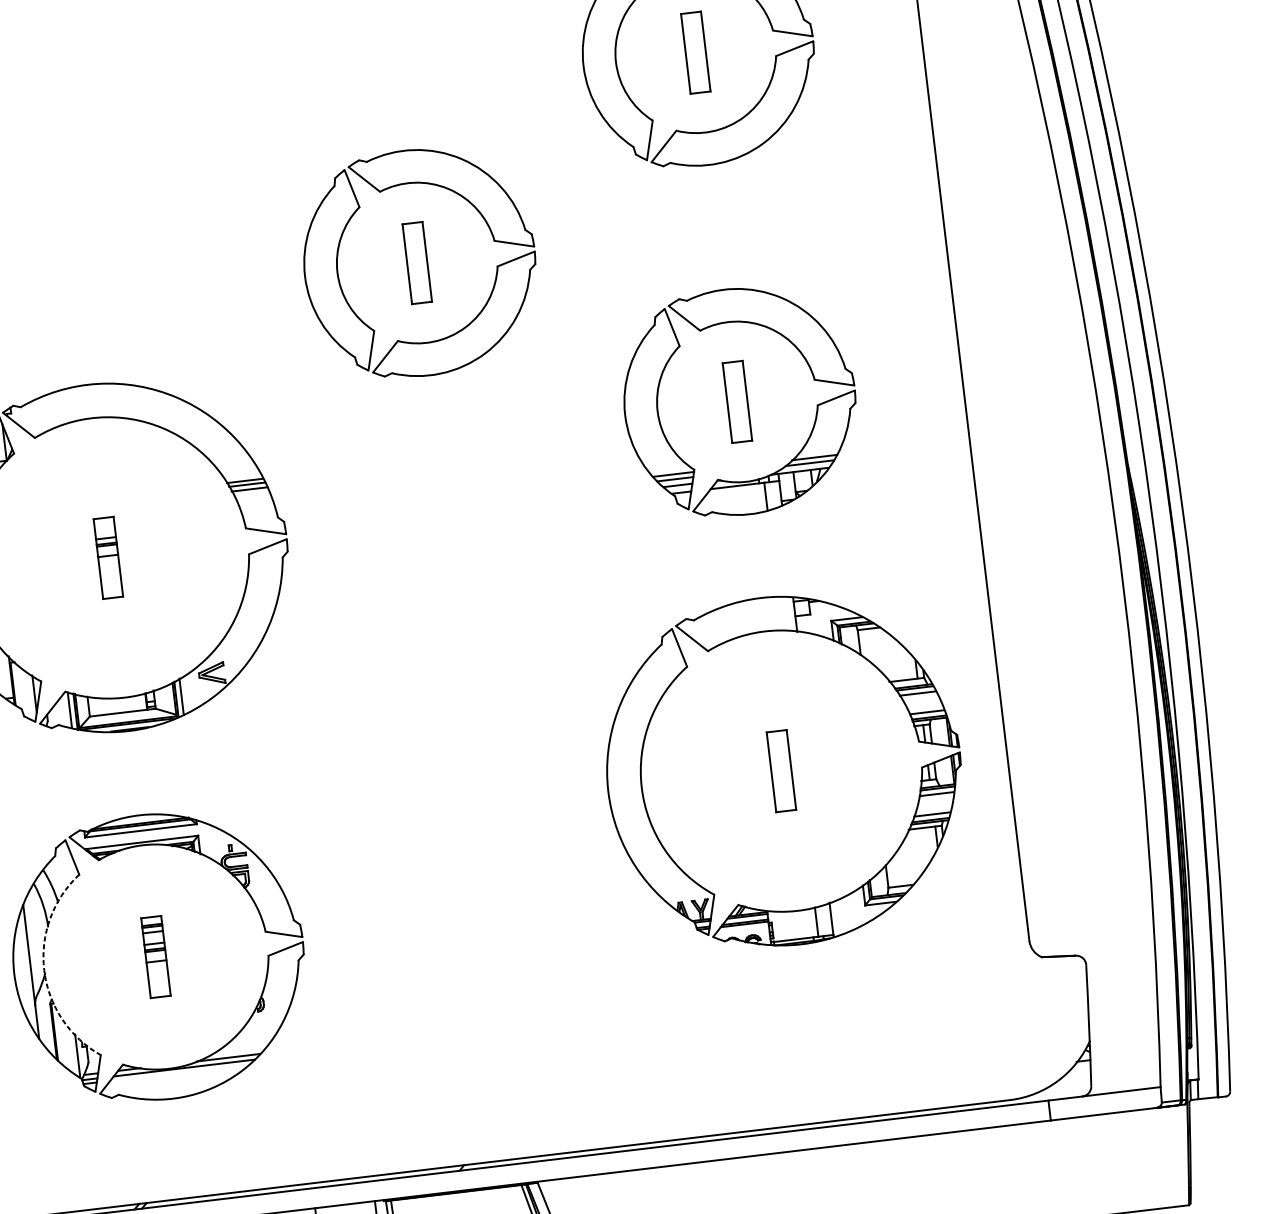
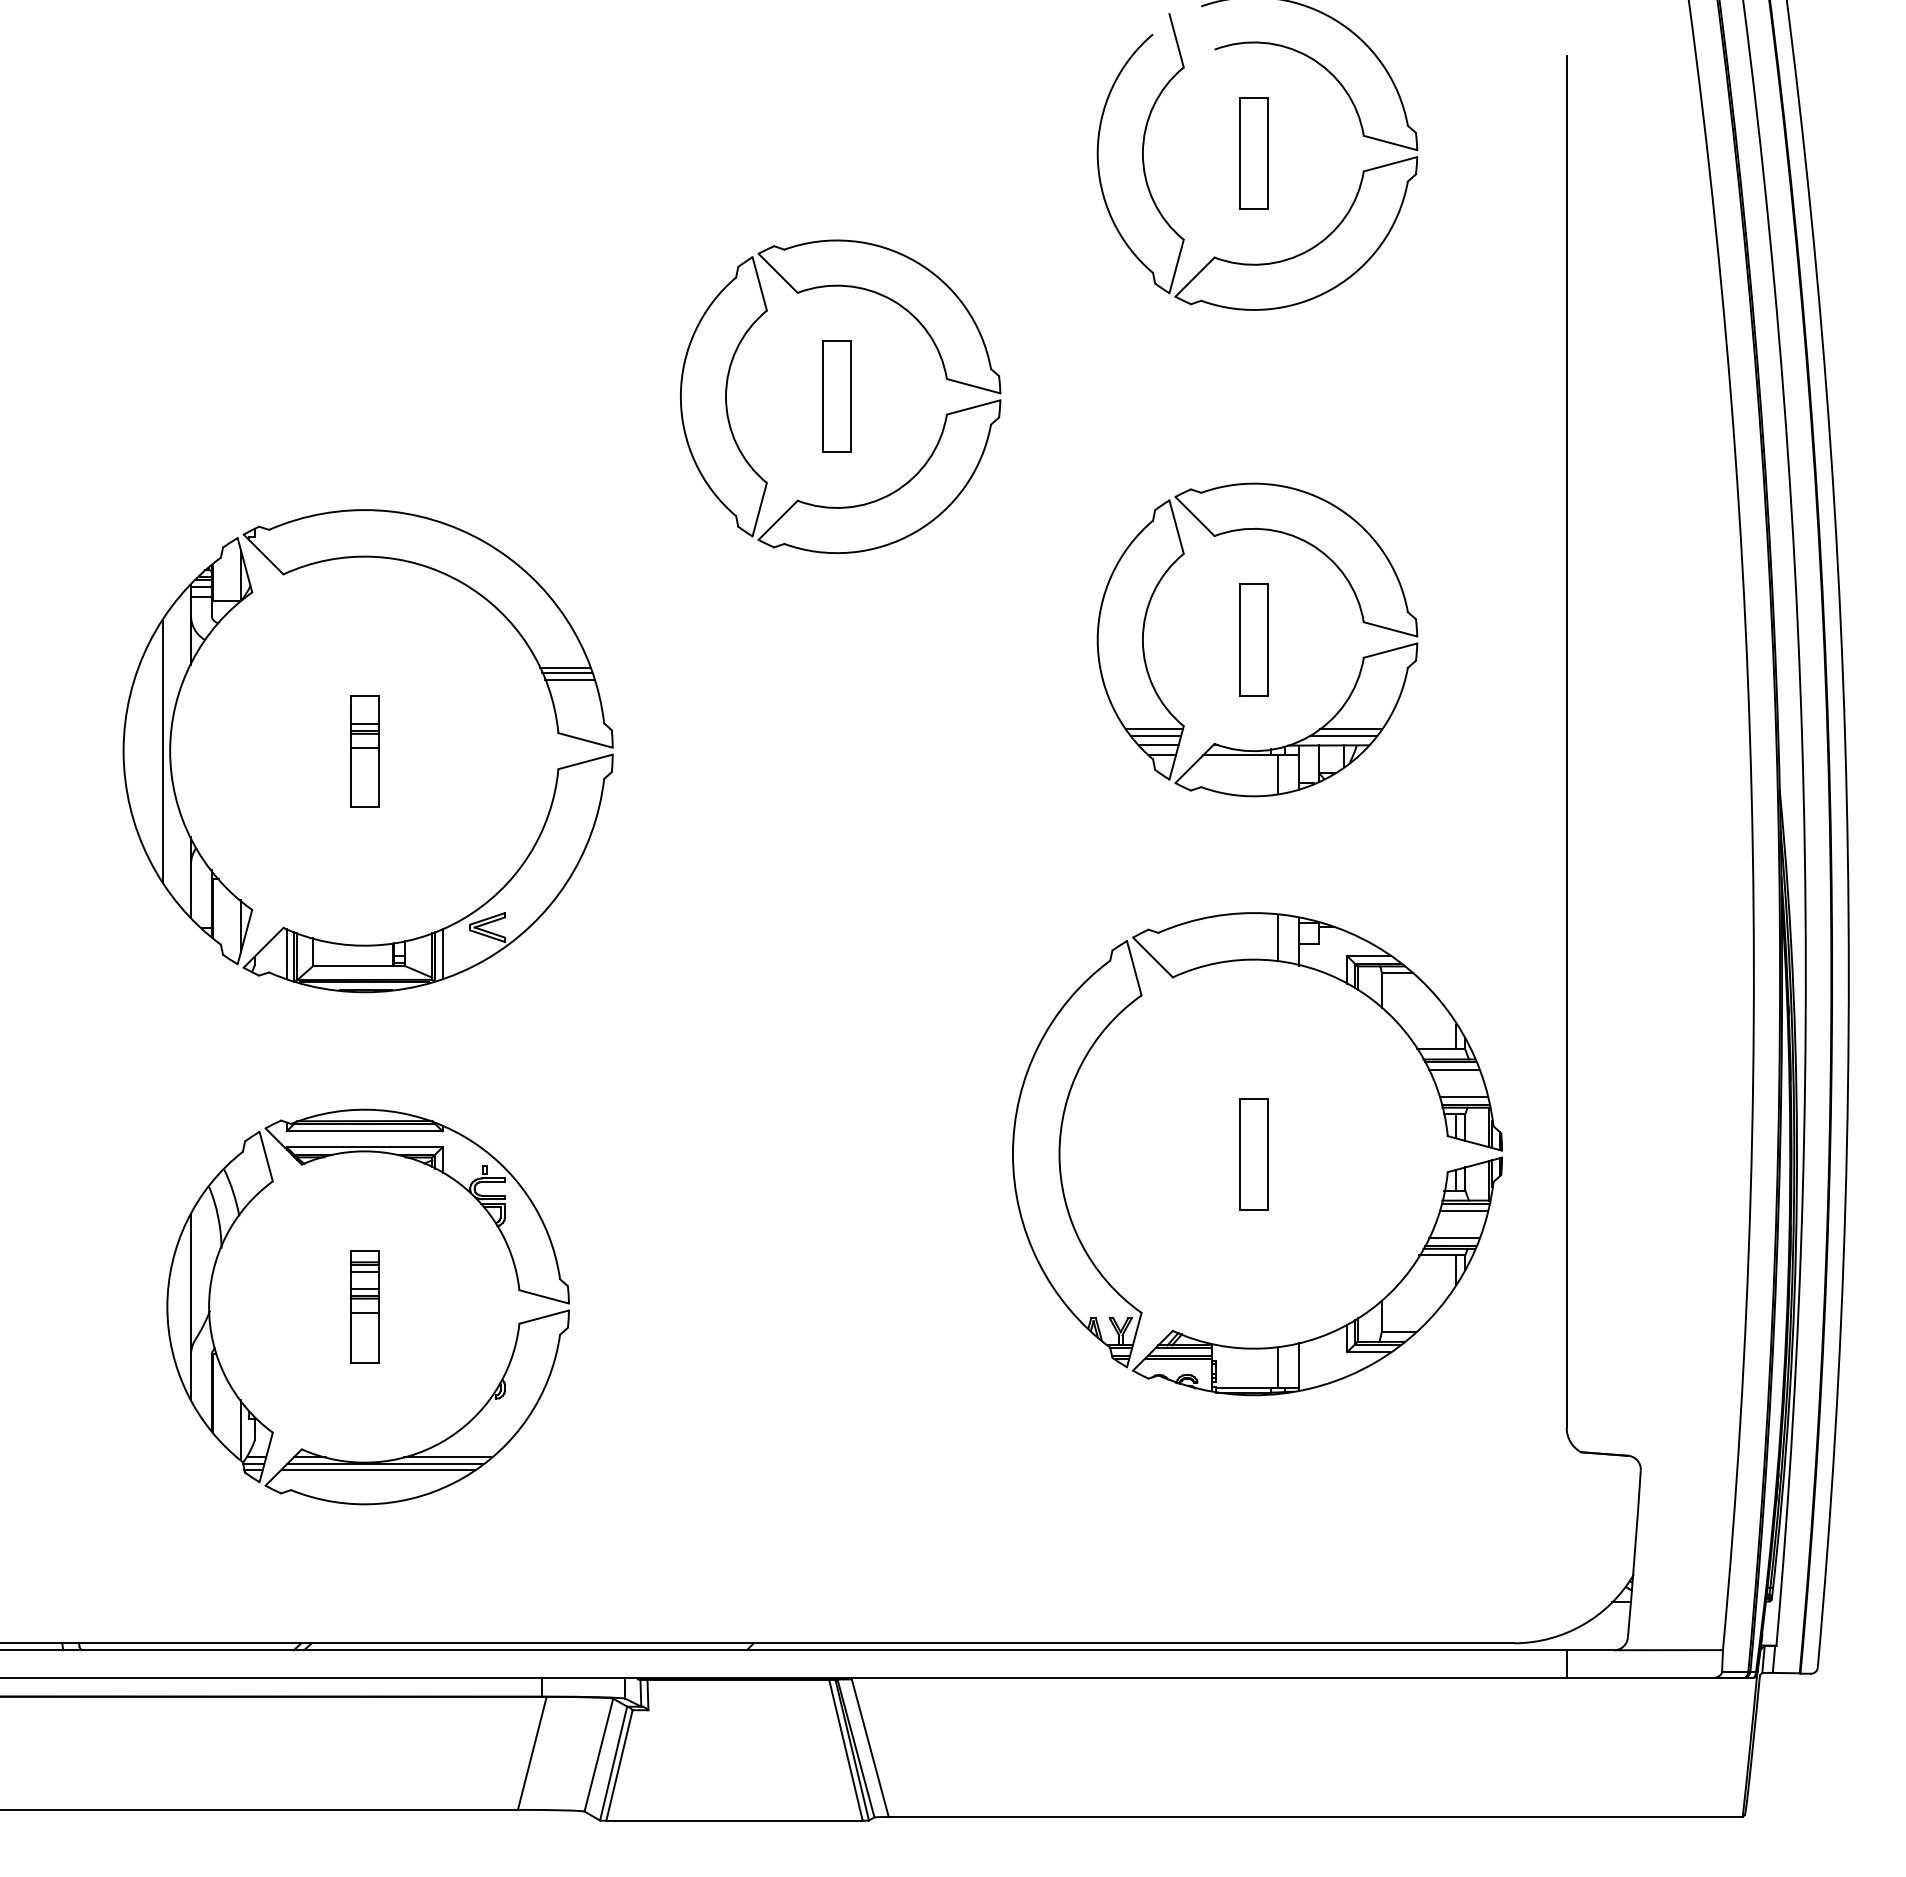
line: (779, 614) -> (1277, 938), added
arc: (44, 970) -> (209, 1307), dashed -> solid
line: (179, 1072) -> (378, 1469), added

